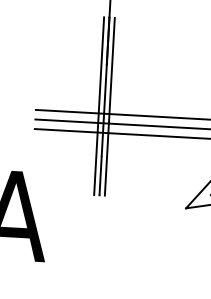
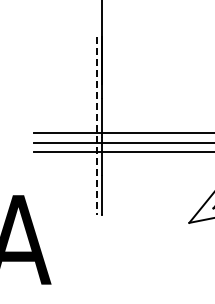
line: (98, 105) -> (96, 125), solid -> dashed
line: (109, 106) -> (107, 125), removed

